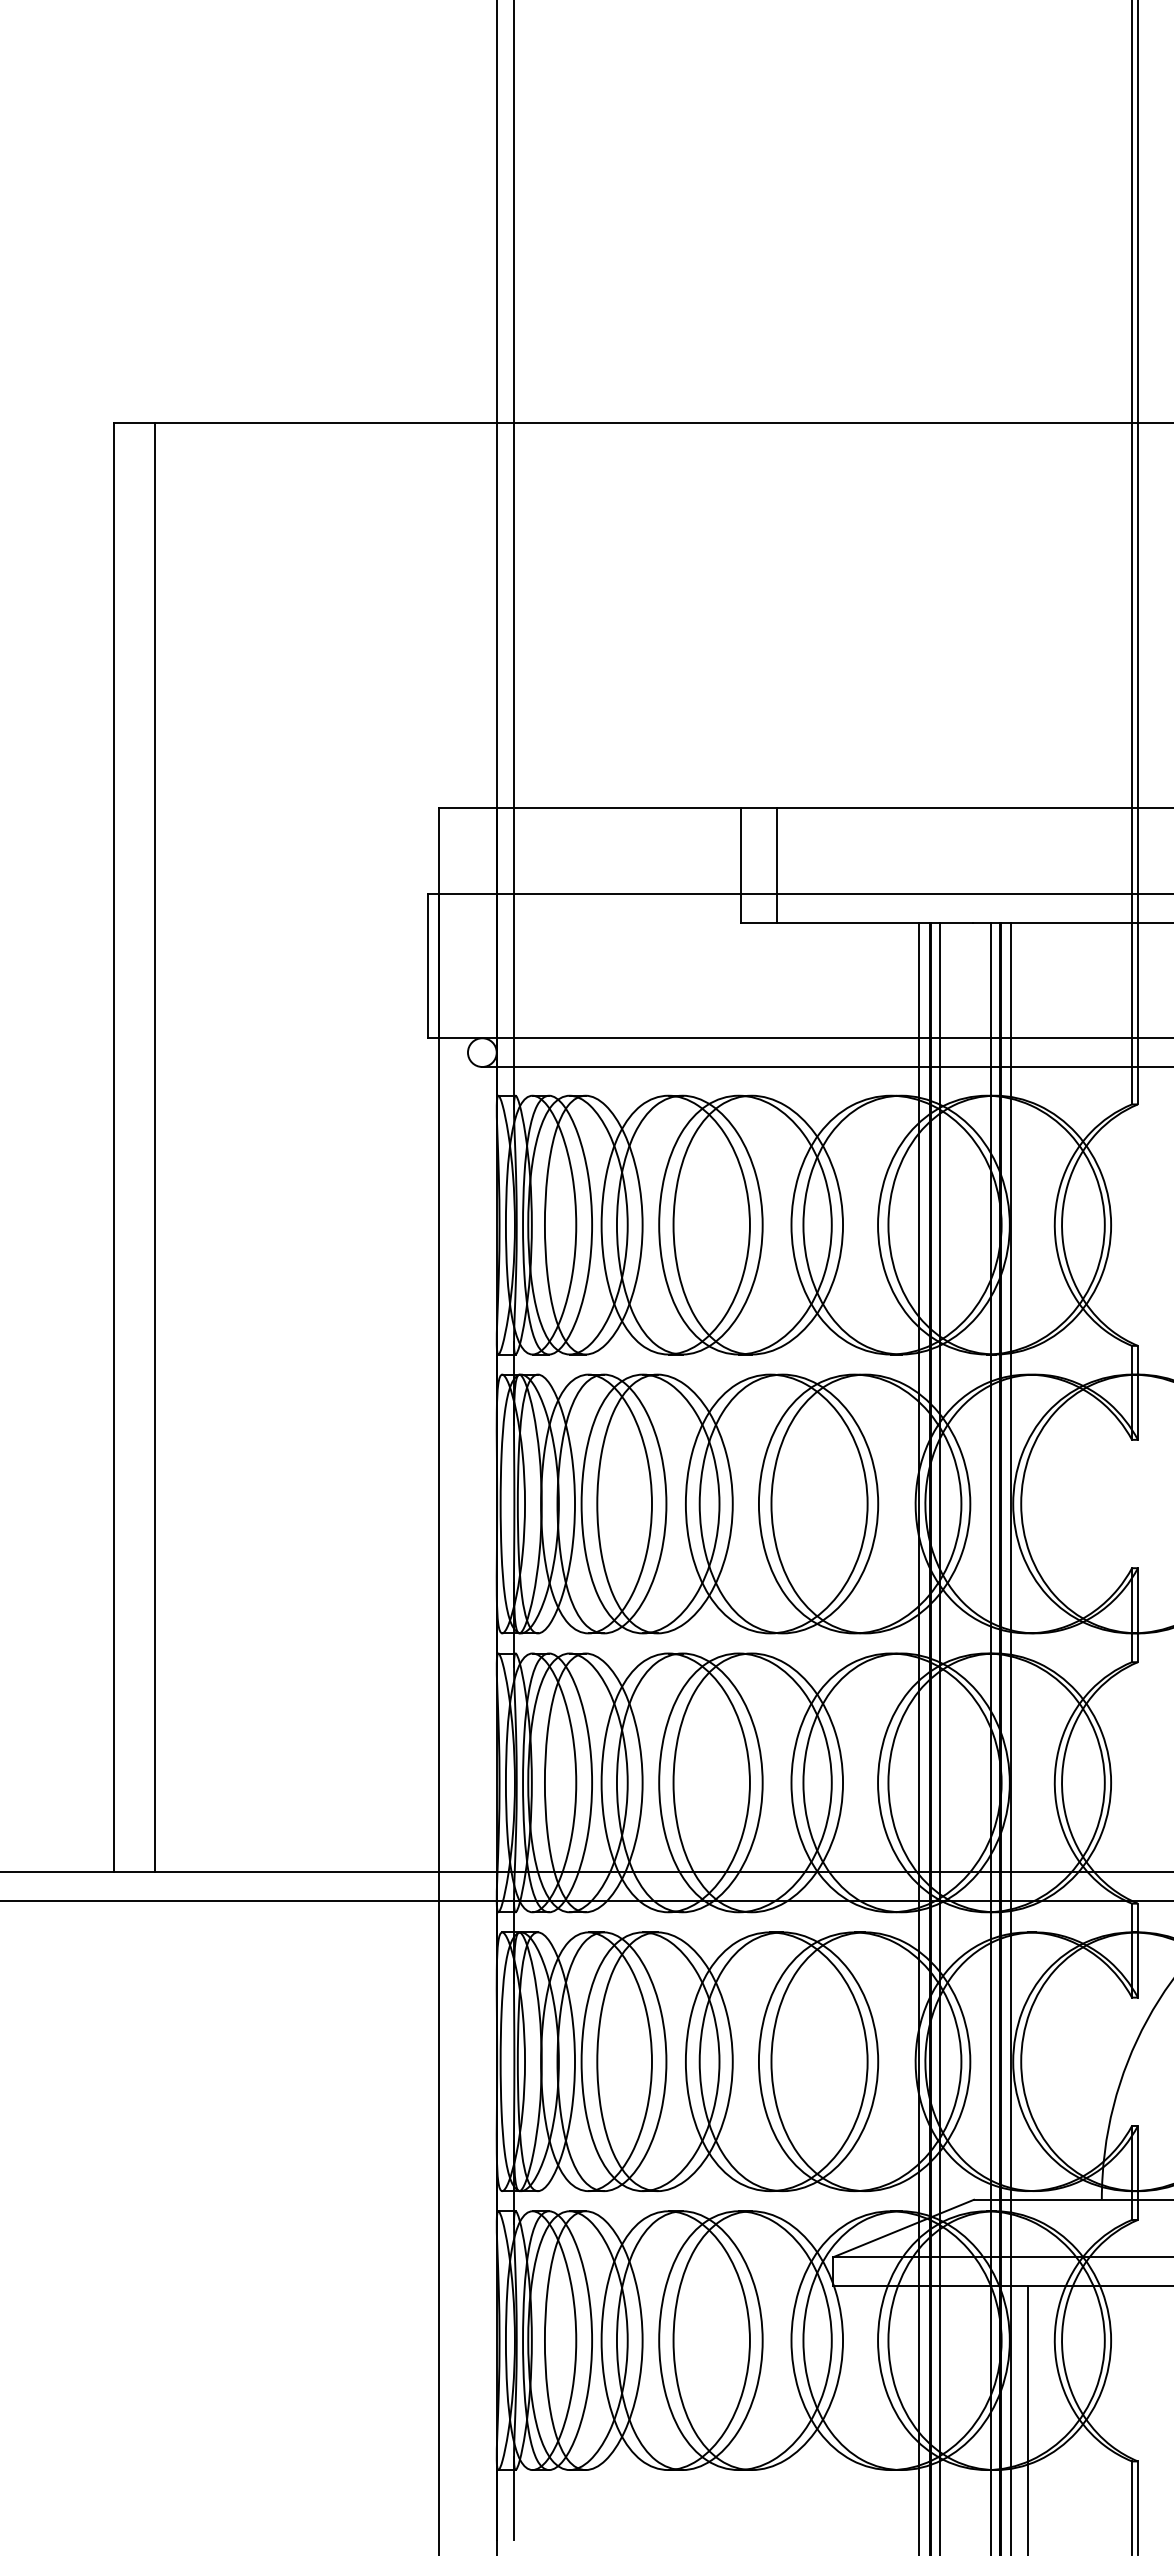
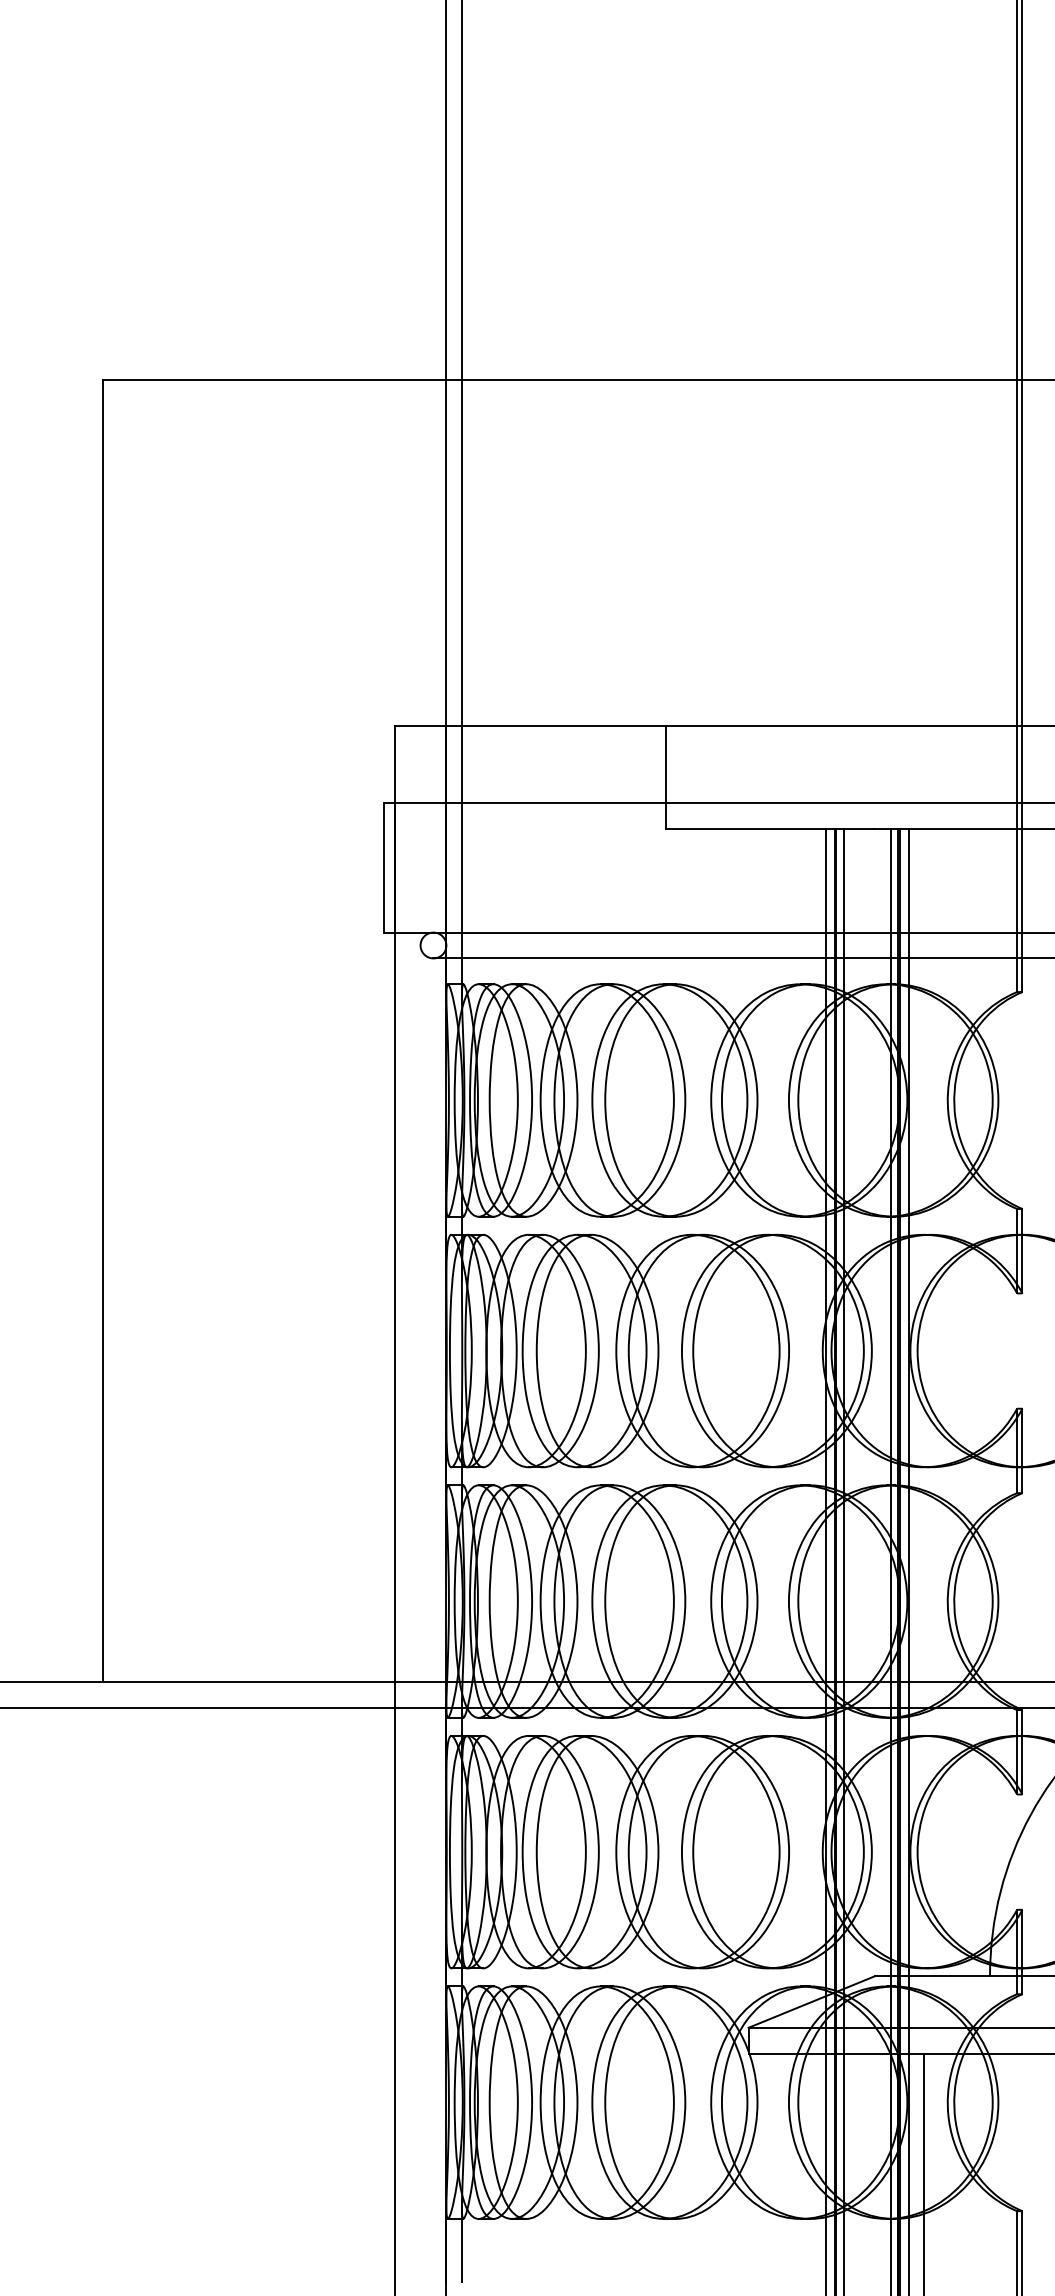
line: (776, 865) -> (697, 777), removed
line: (155, 1147) -> (139, 1030), removed

